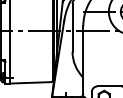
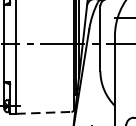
line: (30, 82) -> (43, 112), solid -> dashed

